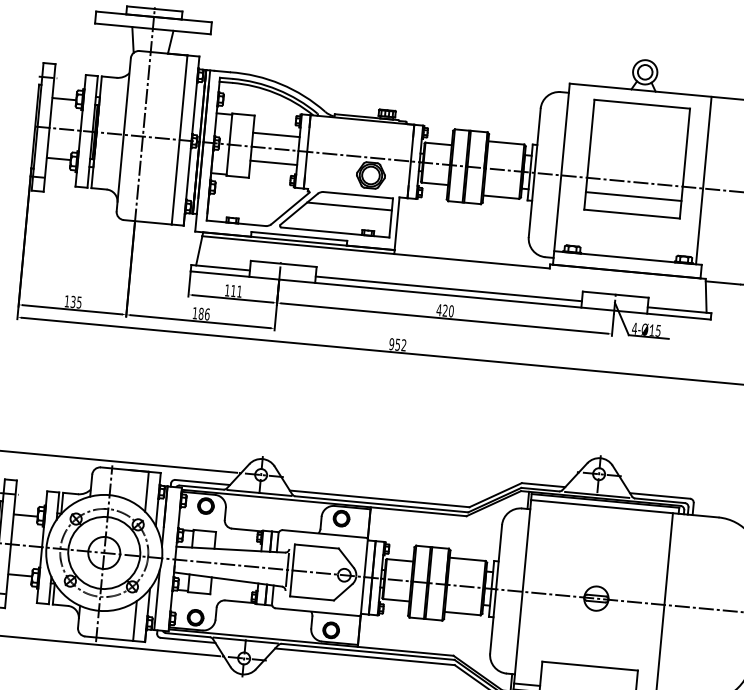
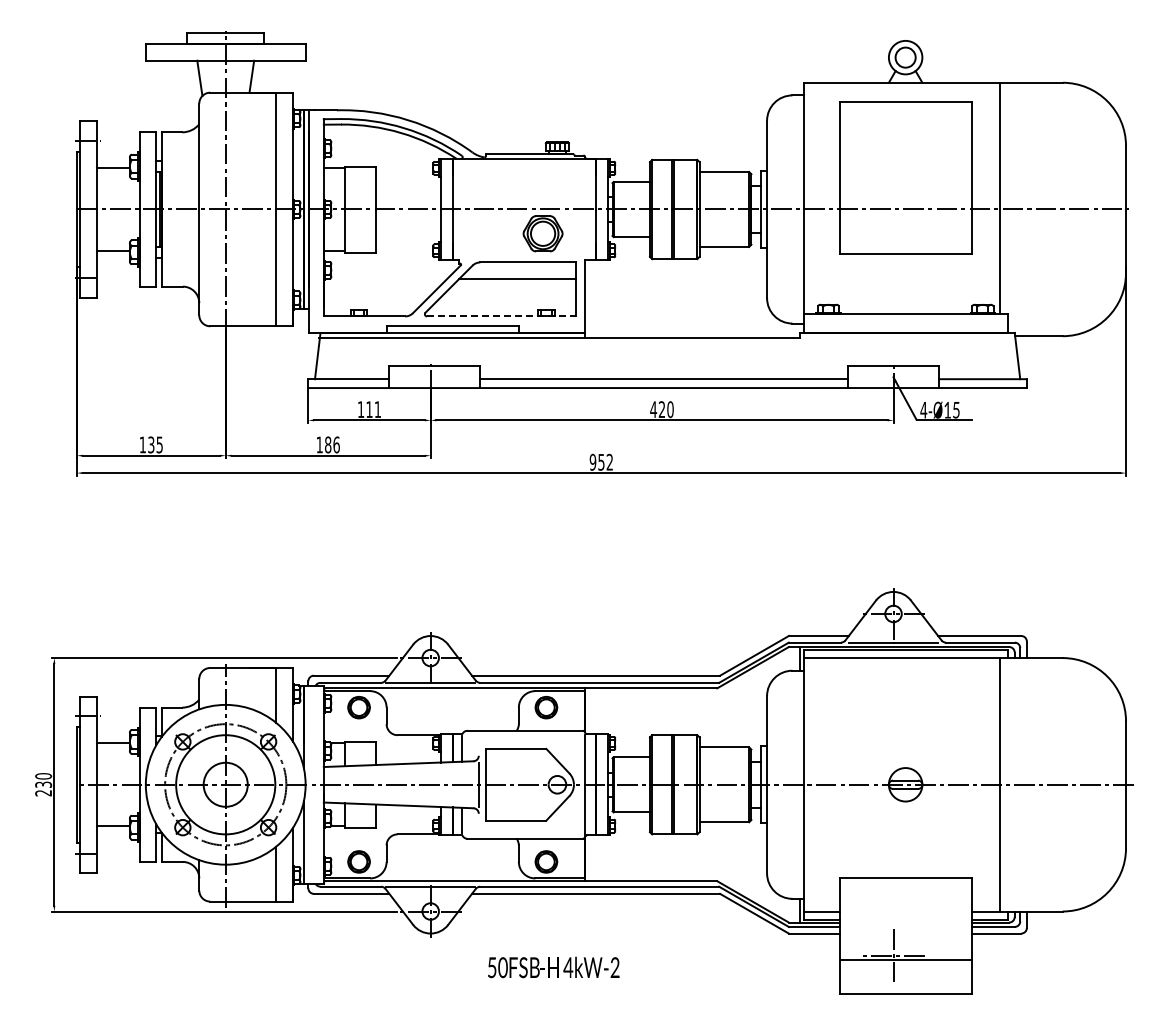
line: (276, 135) -> (408, 190), removed
line: (273, 162) -> (408, 228), removed
line: (633, 196) -> (905, 229), removed
line: (335, 232) -> (501, 316), solid -> dashed

